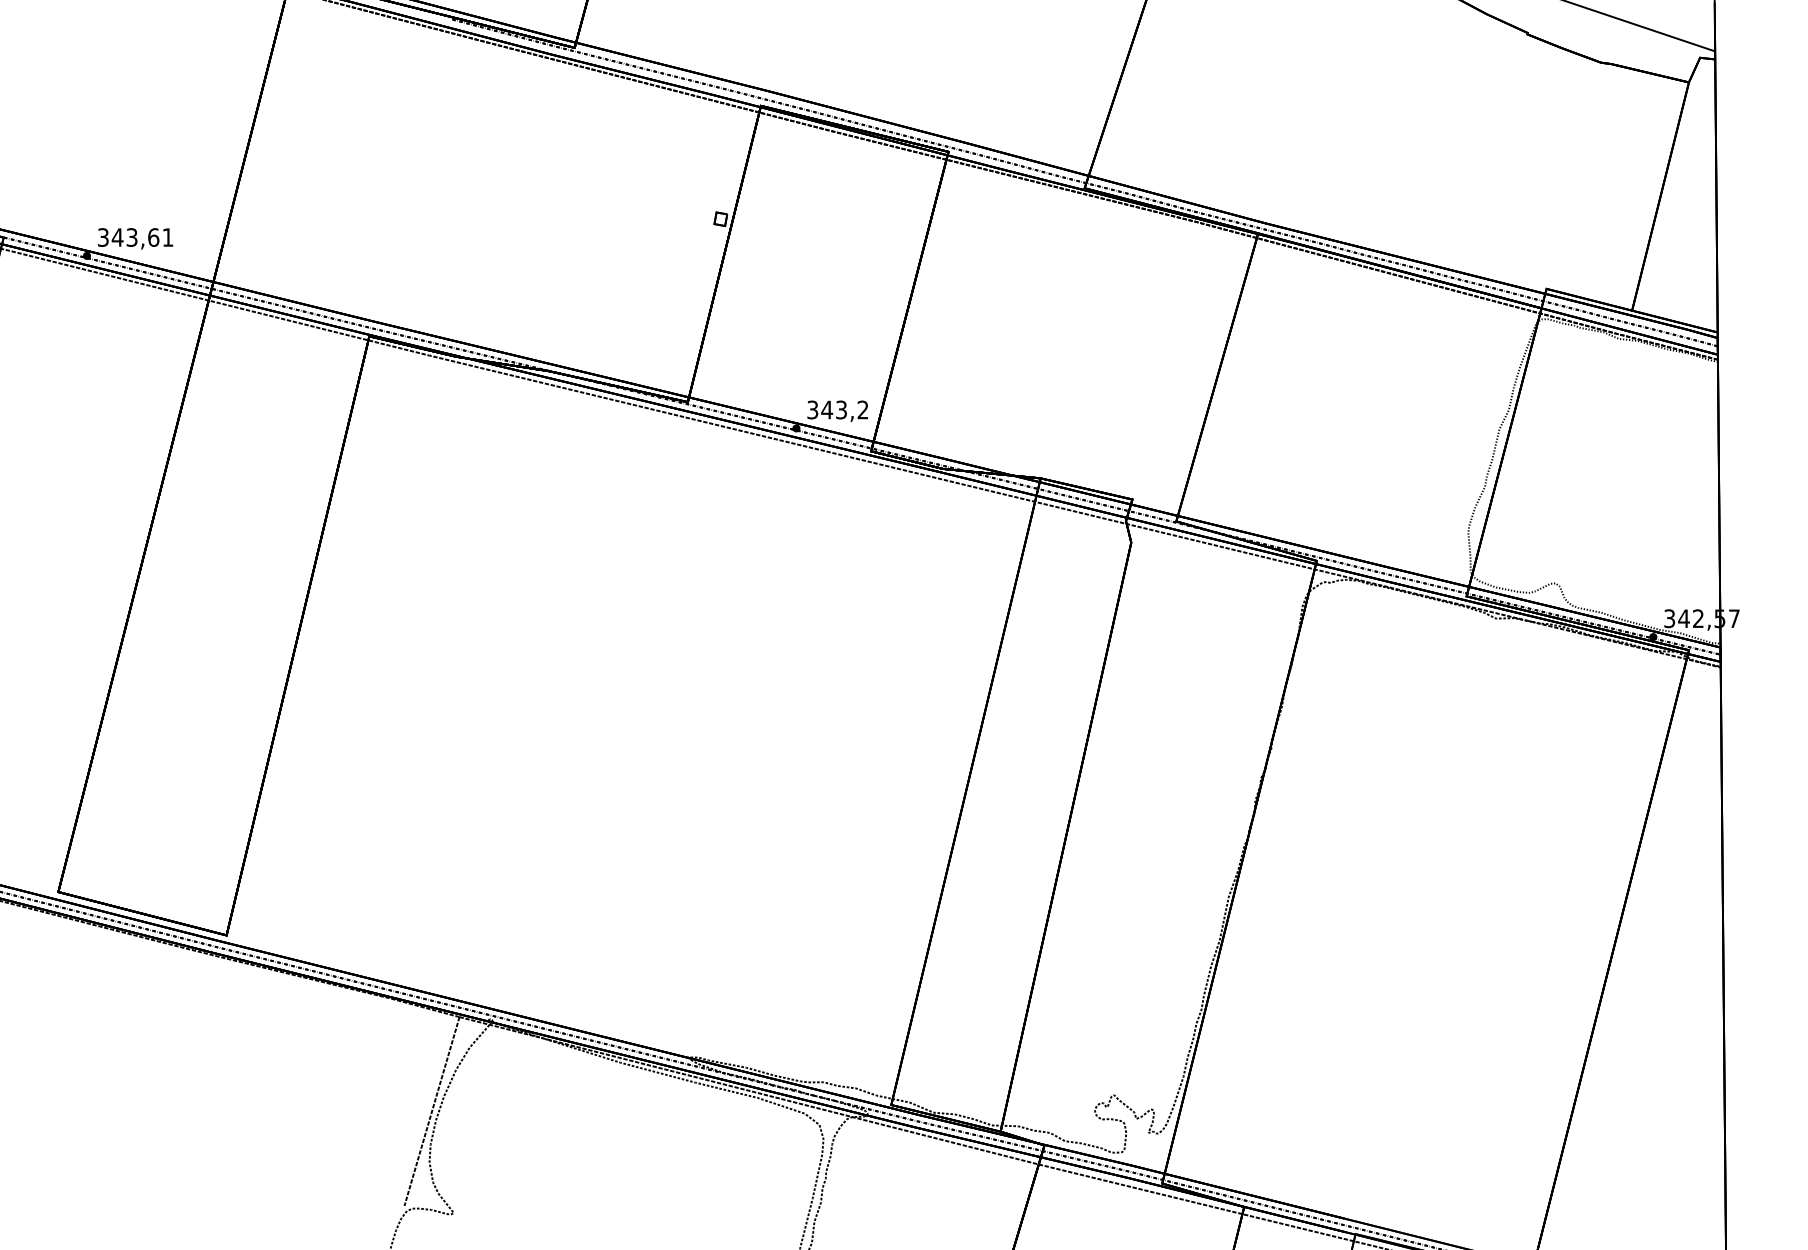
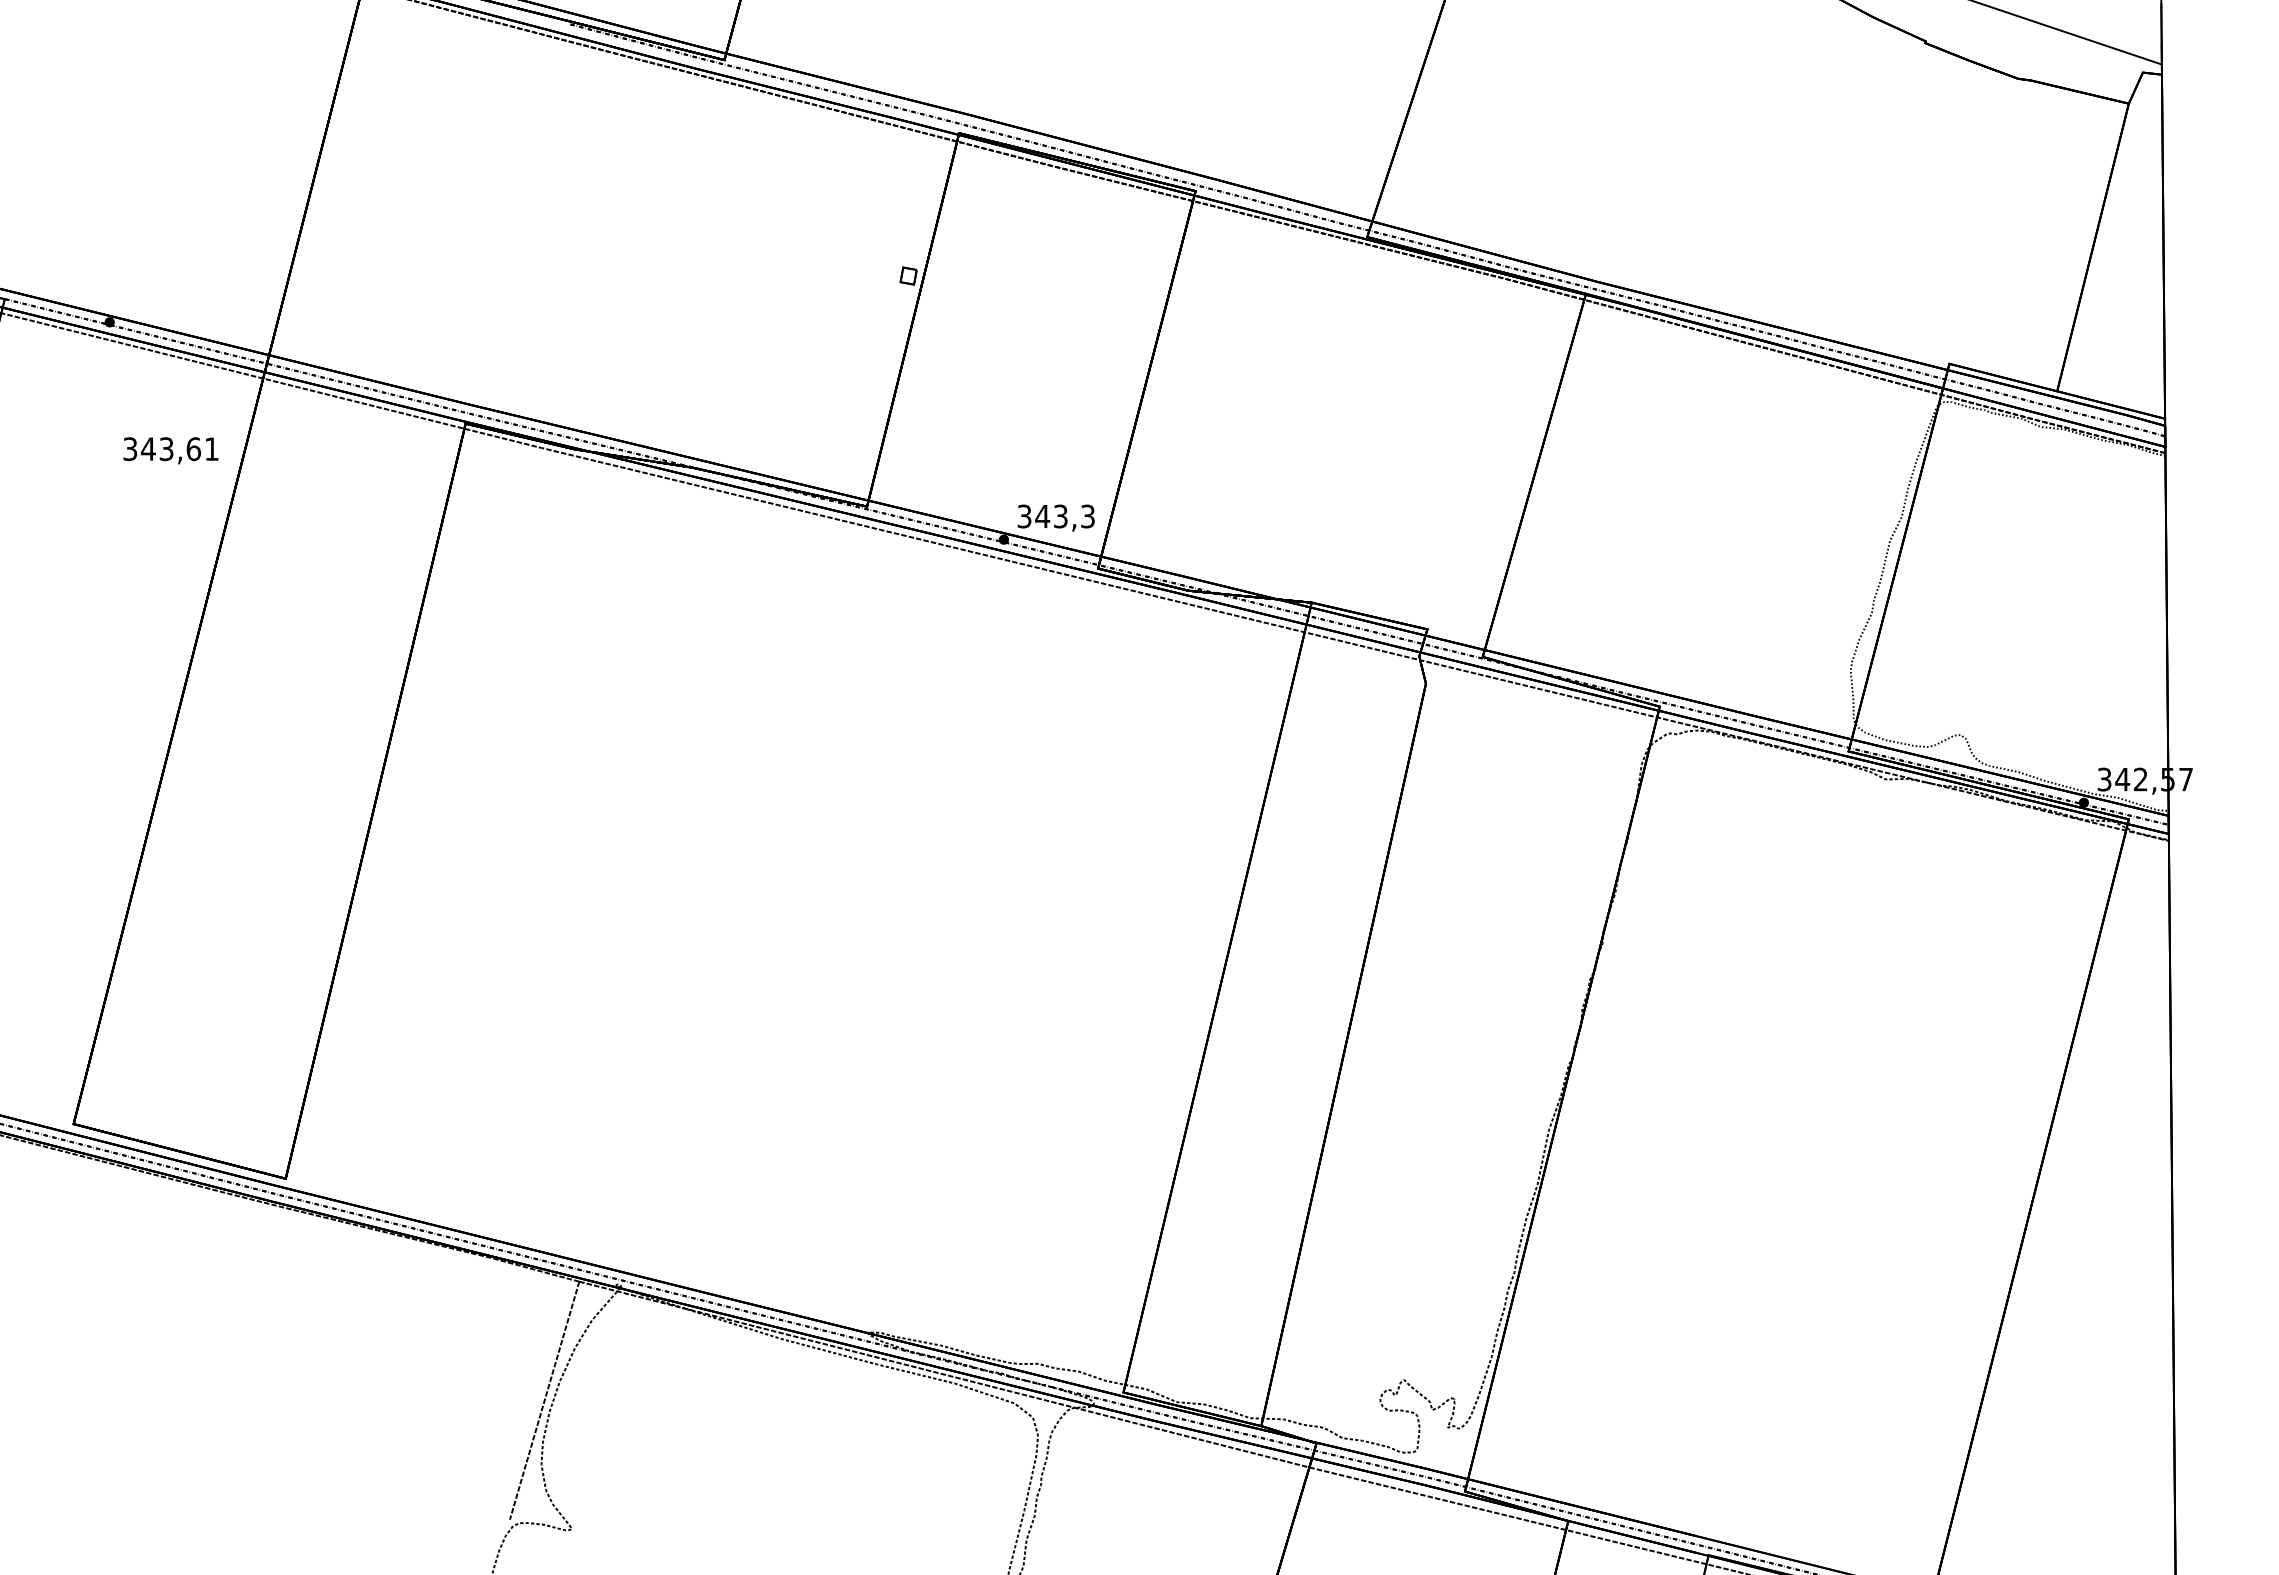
text: (135, 238) -> (170, 450), moved
text: (862, 409) -> (1087, 516), 343,2 -> 343,3

